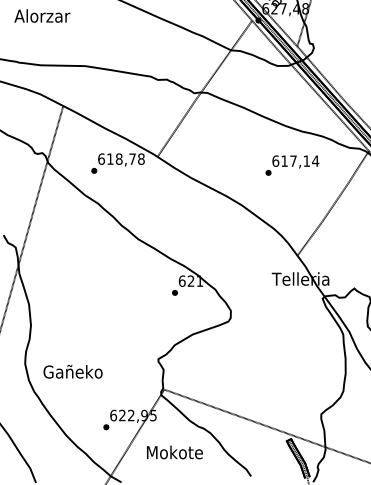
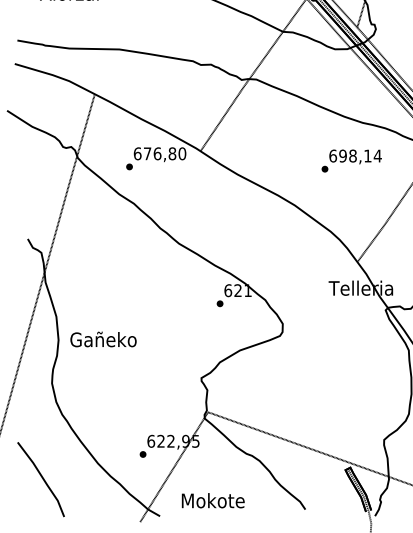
text: (125, 158) -> (164, 153), 618,78 -> 676,80
text: (288, 160) -> (347, 155), 617,14 -> 698,14
text: (72, 371) -> (102, 339), moved
text: (174, 452) -> (212, 500), moved

